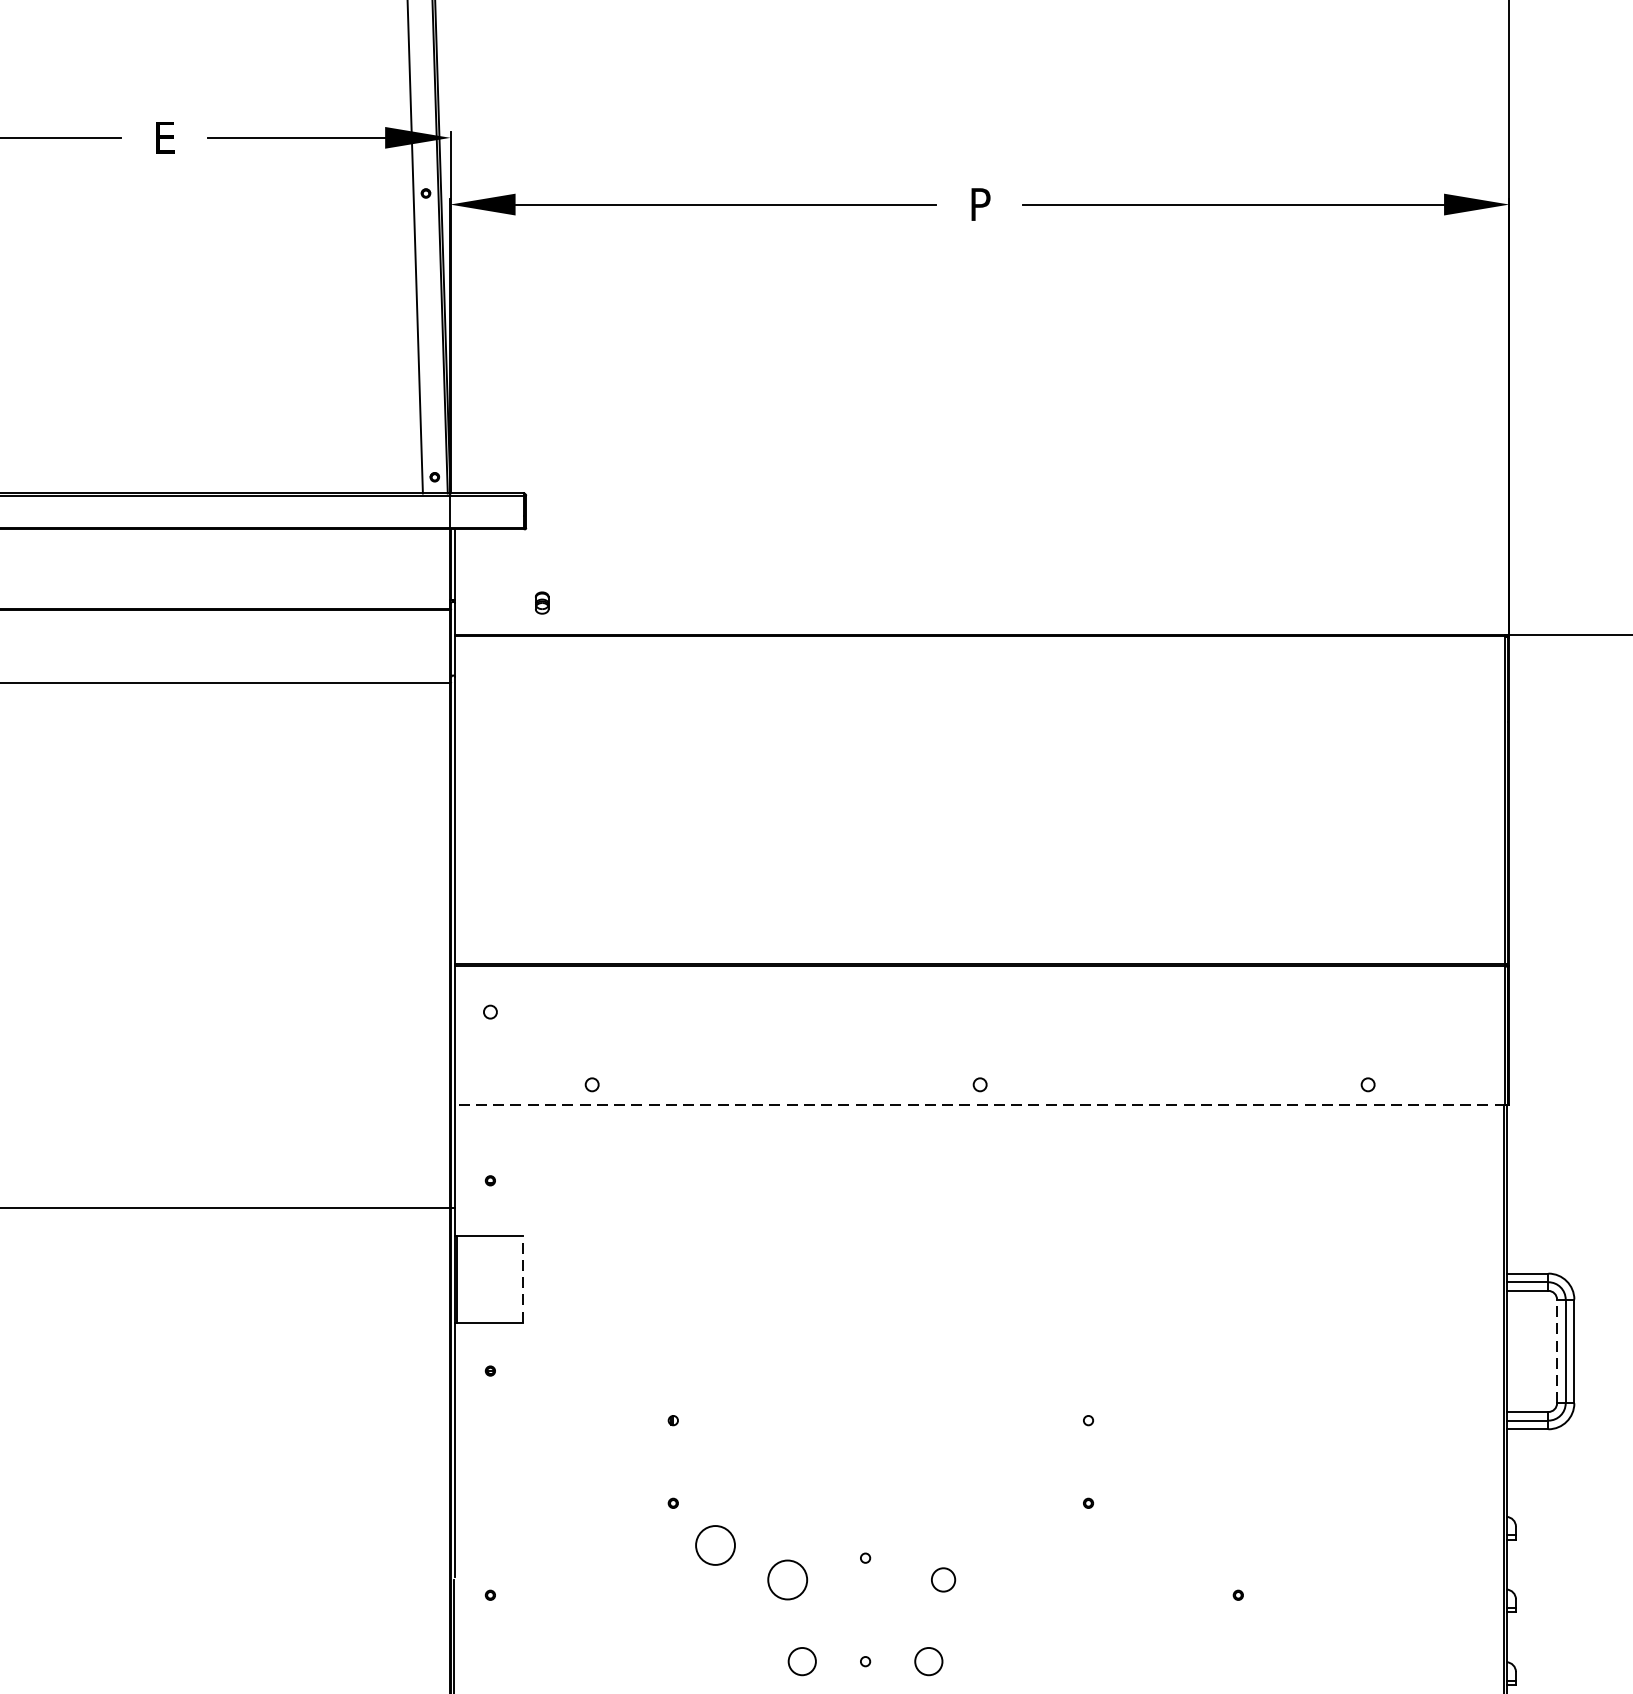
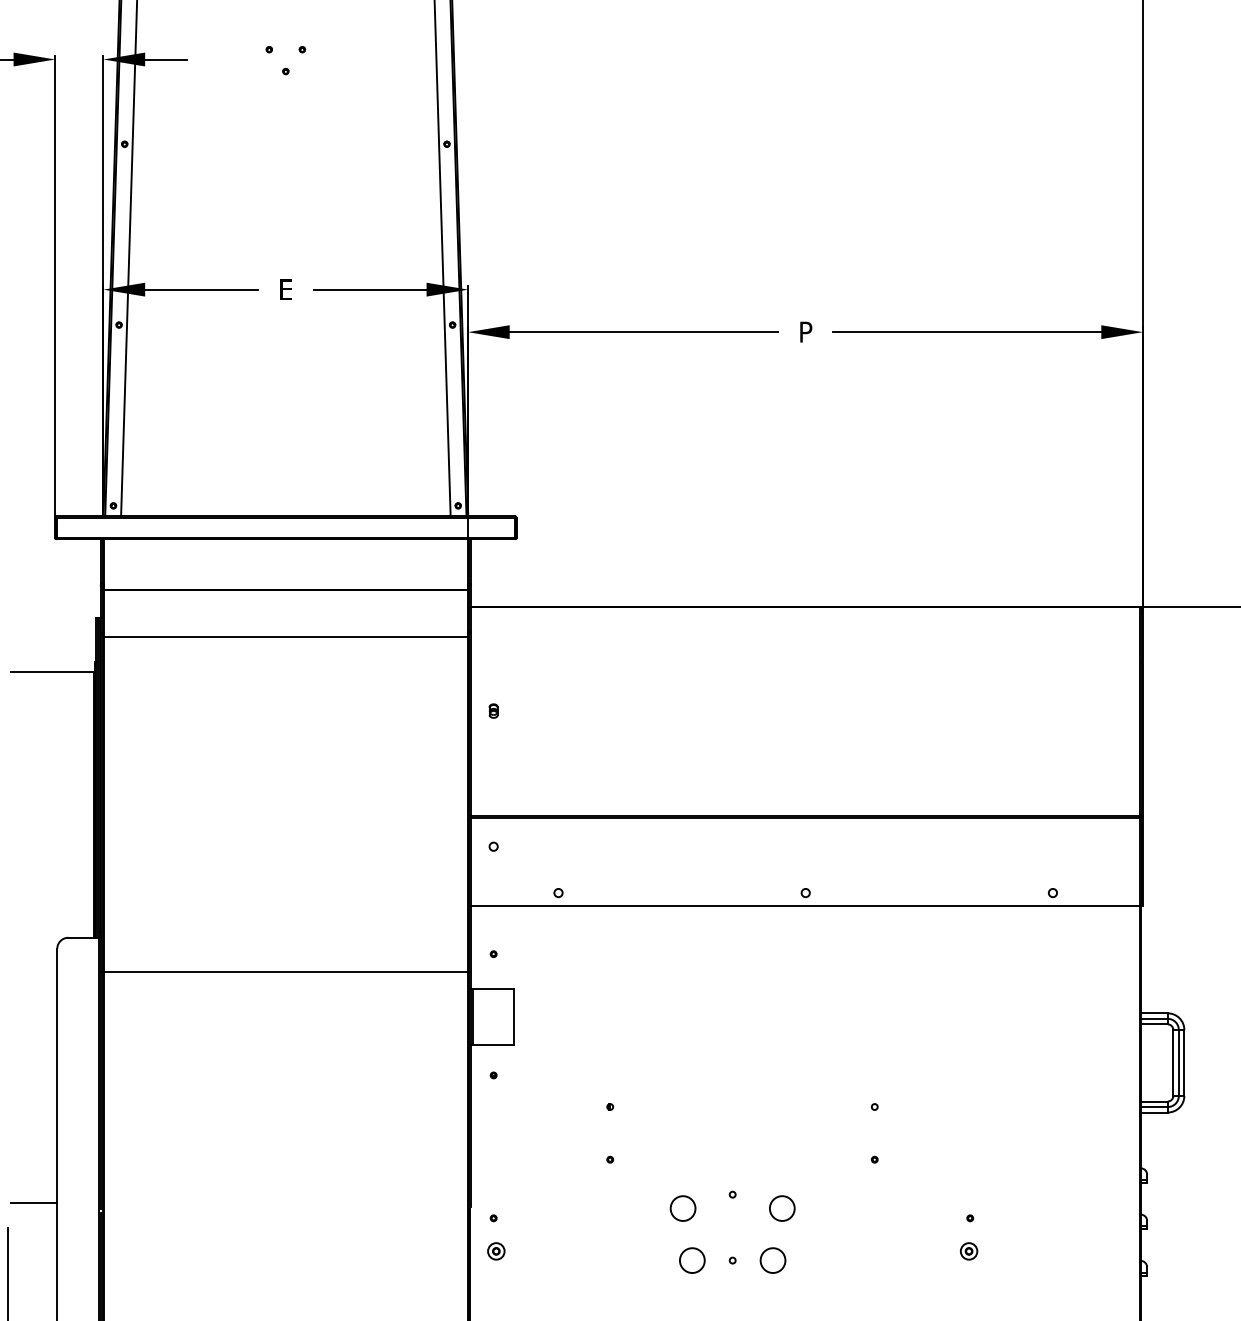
part: (541, 602) -> (493, 710), moved
line: (979, 1104) -> (805, 905), dashed -> solid
line: (523, 1280) -> (514, 1017), dashed -> solid
line: (1557, 1350) -> (1173, 1062), dashed -> solid
circle: (714, 1545) -> (636, 1186), removed
circle: (943, 1579) -> (782, 1208), size x1.67
part: (494, 1647) -> (496, 1251), added
part: (1237, 1647) -> (969, 1251), added
circle: (802, 1661) -> (692, 1260), size x1.43
circle: (928, 1661) -> (772, 1260), size x1.43

